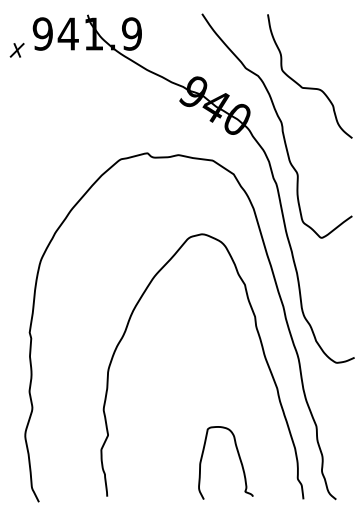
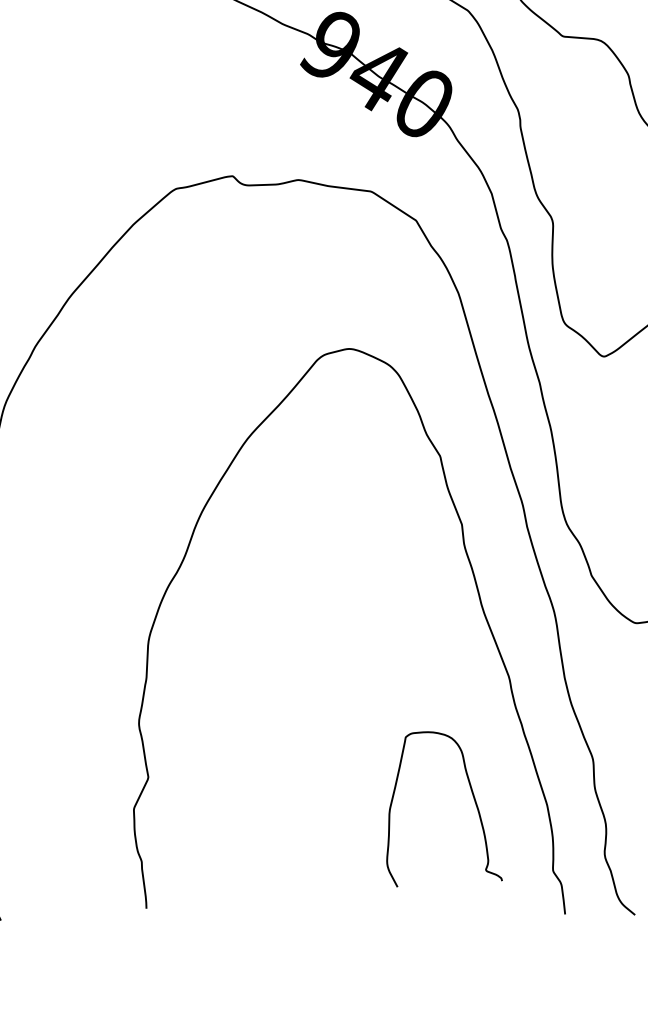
curve: (238, 457) -> (471, 797), moved

